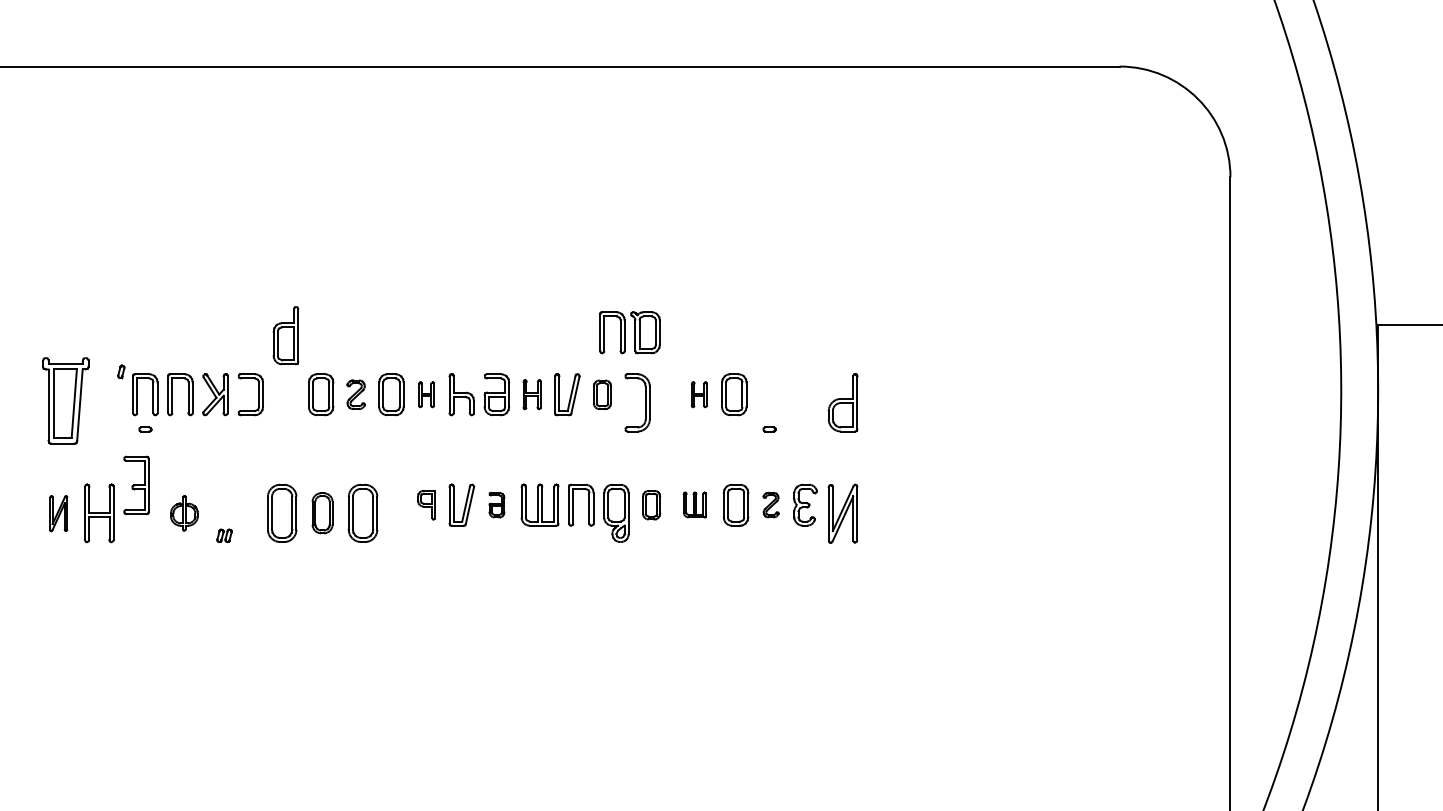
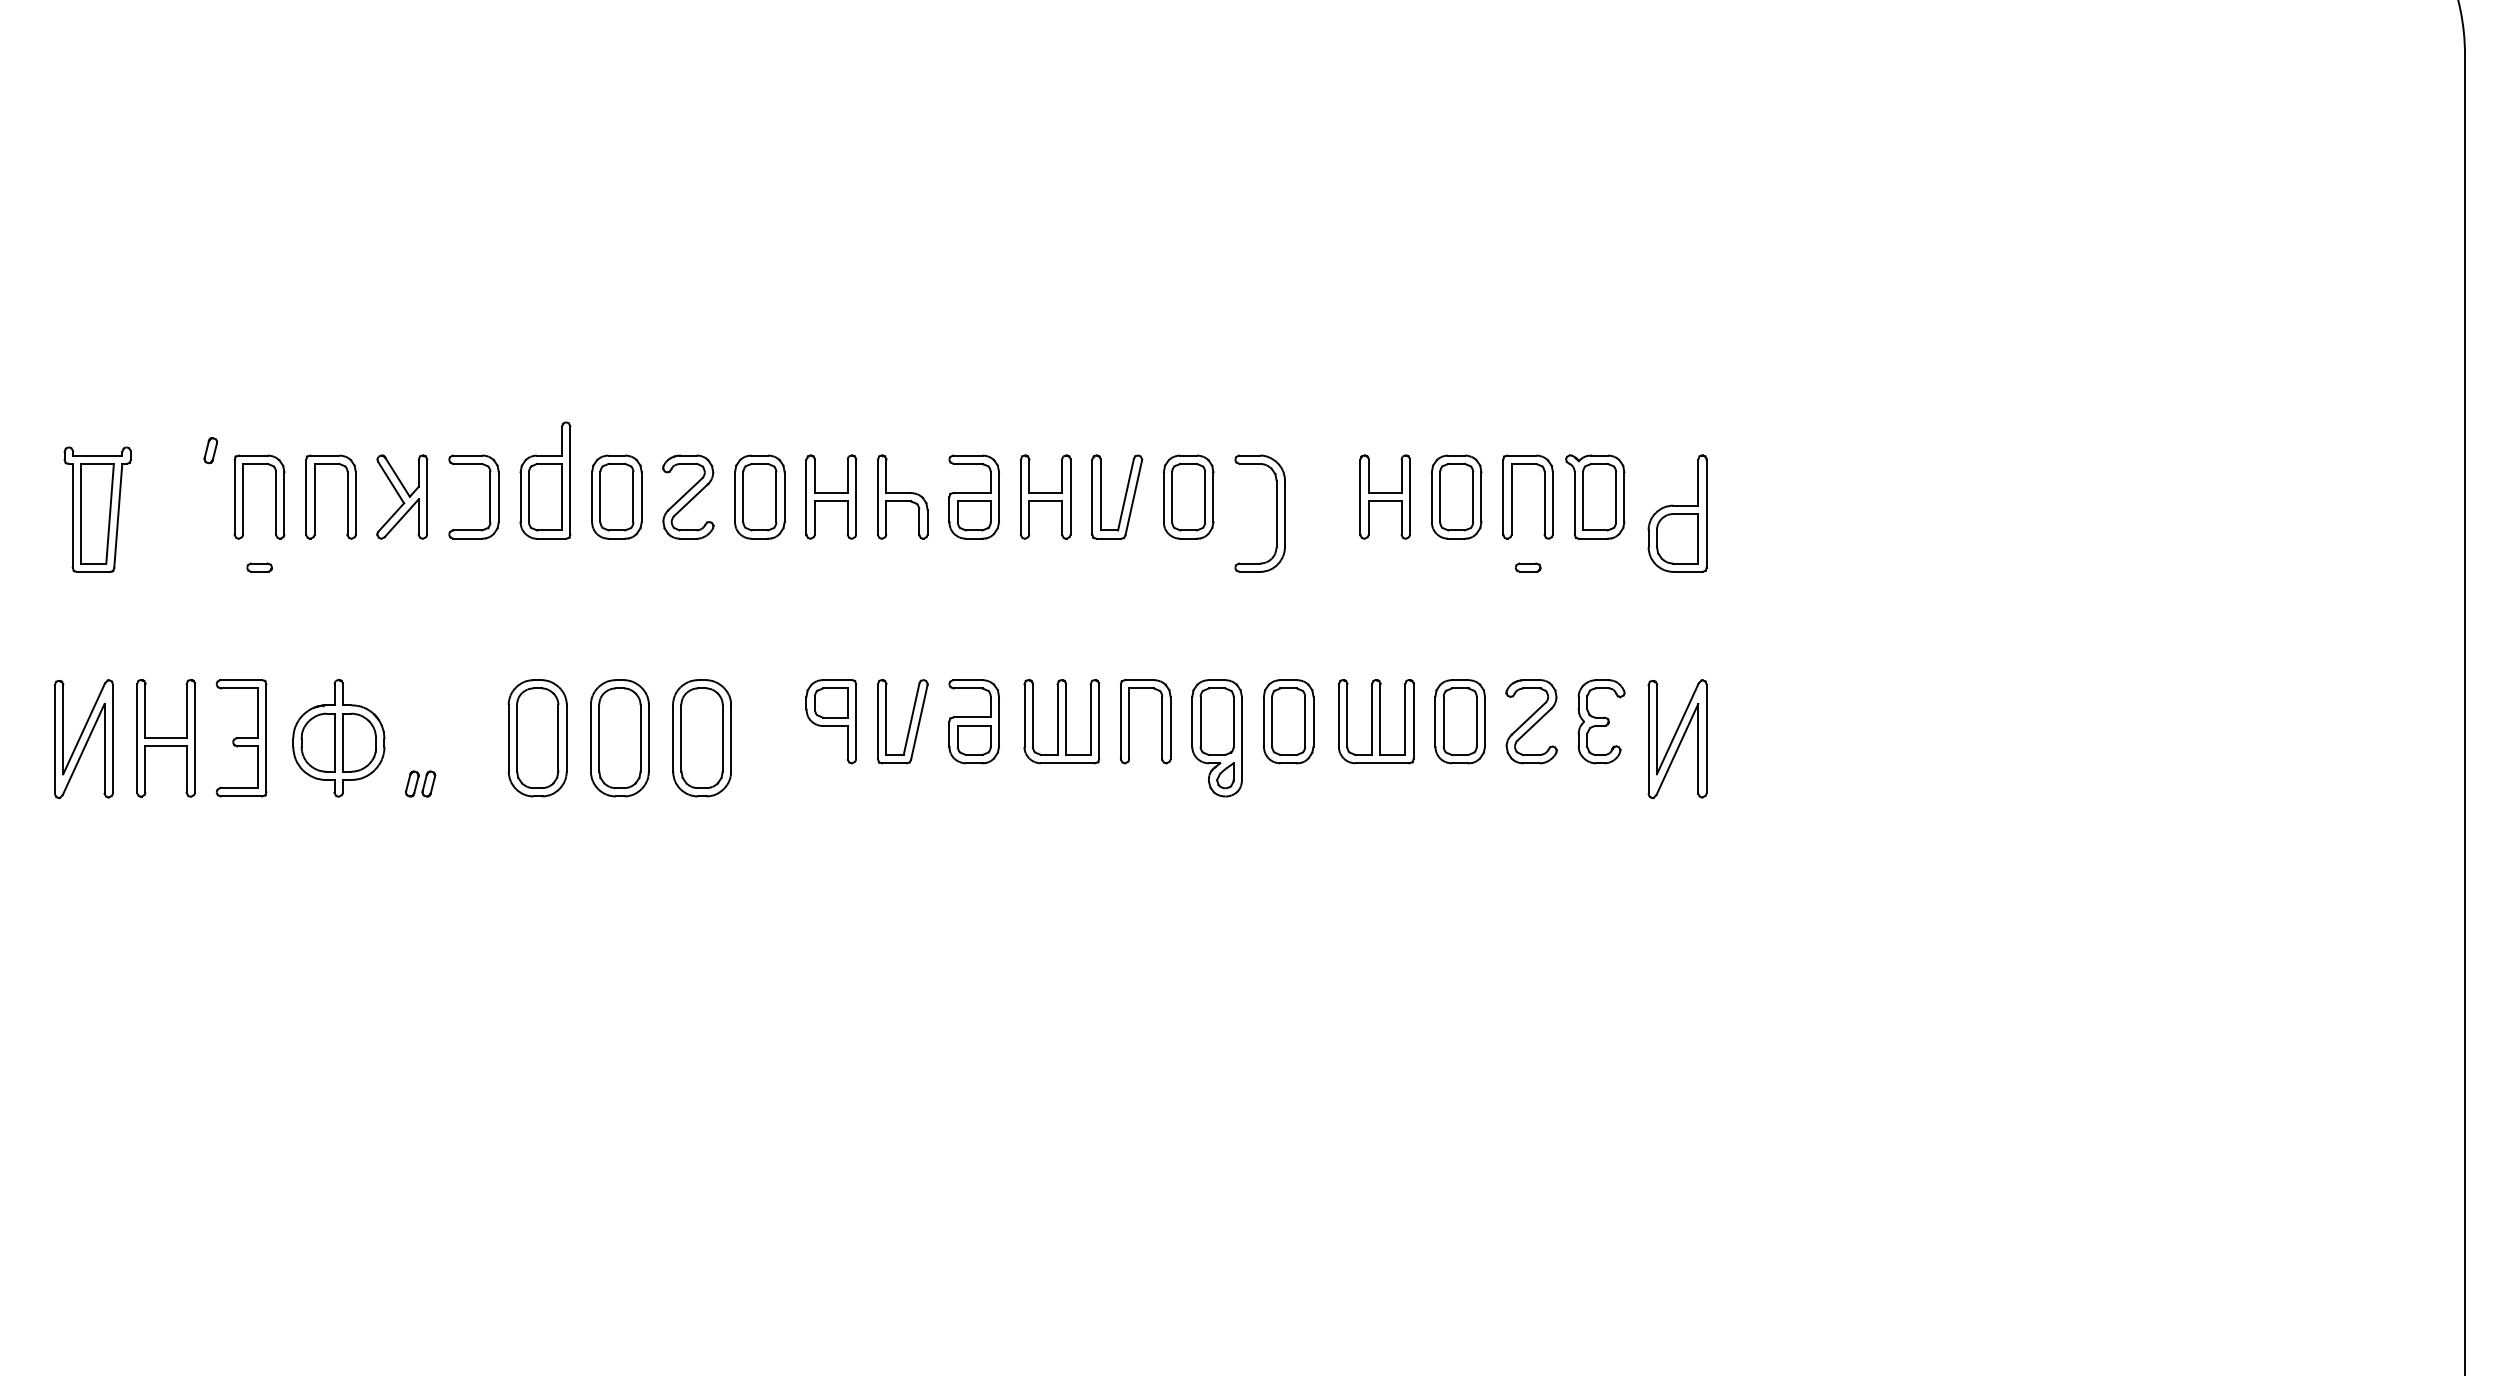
part: (629, 332) -> (1562, 496), moved
part: (285, 335) -> (544, 480), moved
part: (355, 394) -> (686, 496), size x1.43
part: (426, 394) -> (831, 496), size x1.67
part: (531, 394) -> (1044, 496), size x1.43
part: (602, 394) -> (1188, 496), size x1.43
part: (699, 394) -> (1385, 496), size x1.67
part: (65, 400) -> (97, 508), size x0.71
part: (136, 484) -> (241, 736), moved
part: (426, 504) -> (831, 720), size x1.43
part: (496, 504) -> (973, 720), size x1.67
part: (651, 504) -> (1288, 720), size x1.43
part: (694, 504) -> (1375, 720), size x1.67
part: (770, 504) -> (1530, 720), size x1.67
part: (322, 512) -> (619, 736), size x1.43
part: (58, 513) -> (83, 738), size x1.67
part: (184, 513) -> (339, 738), size x1.67

